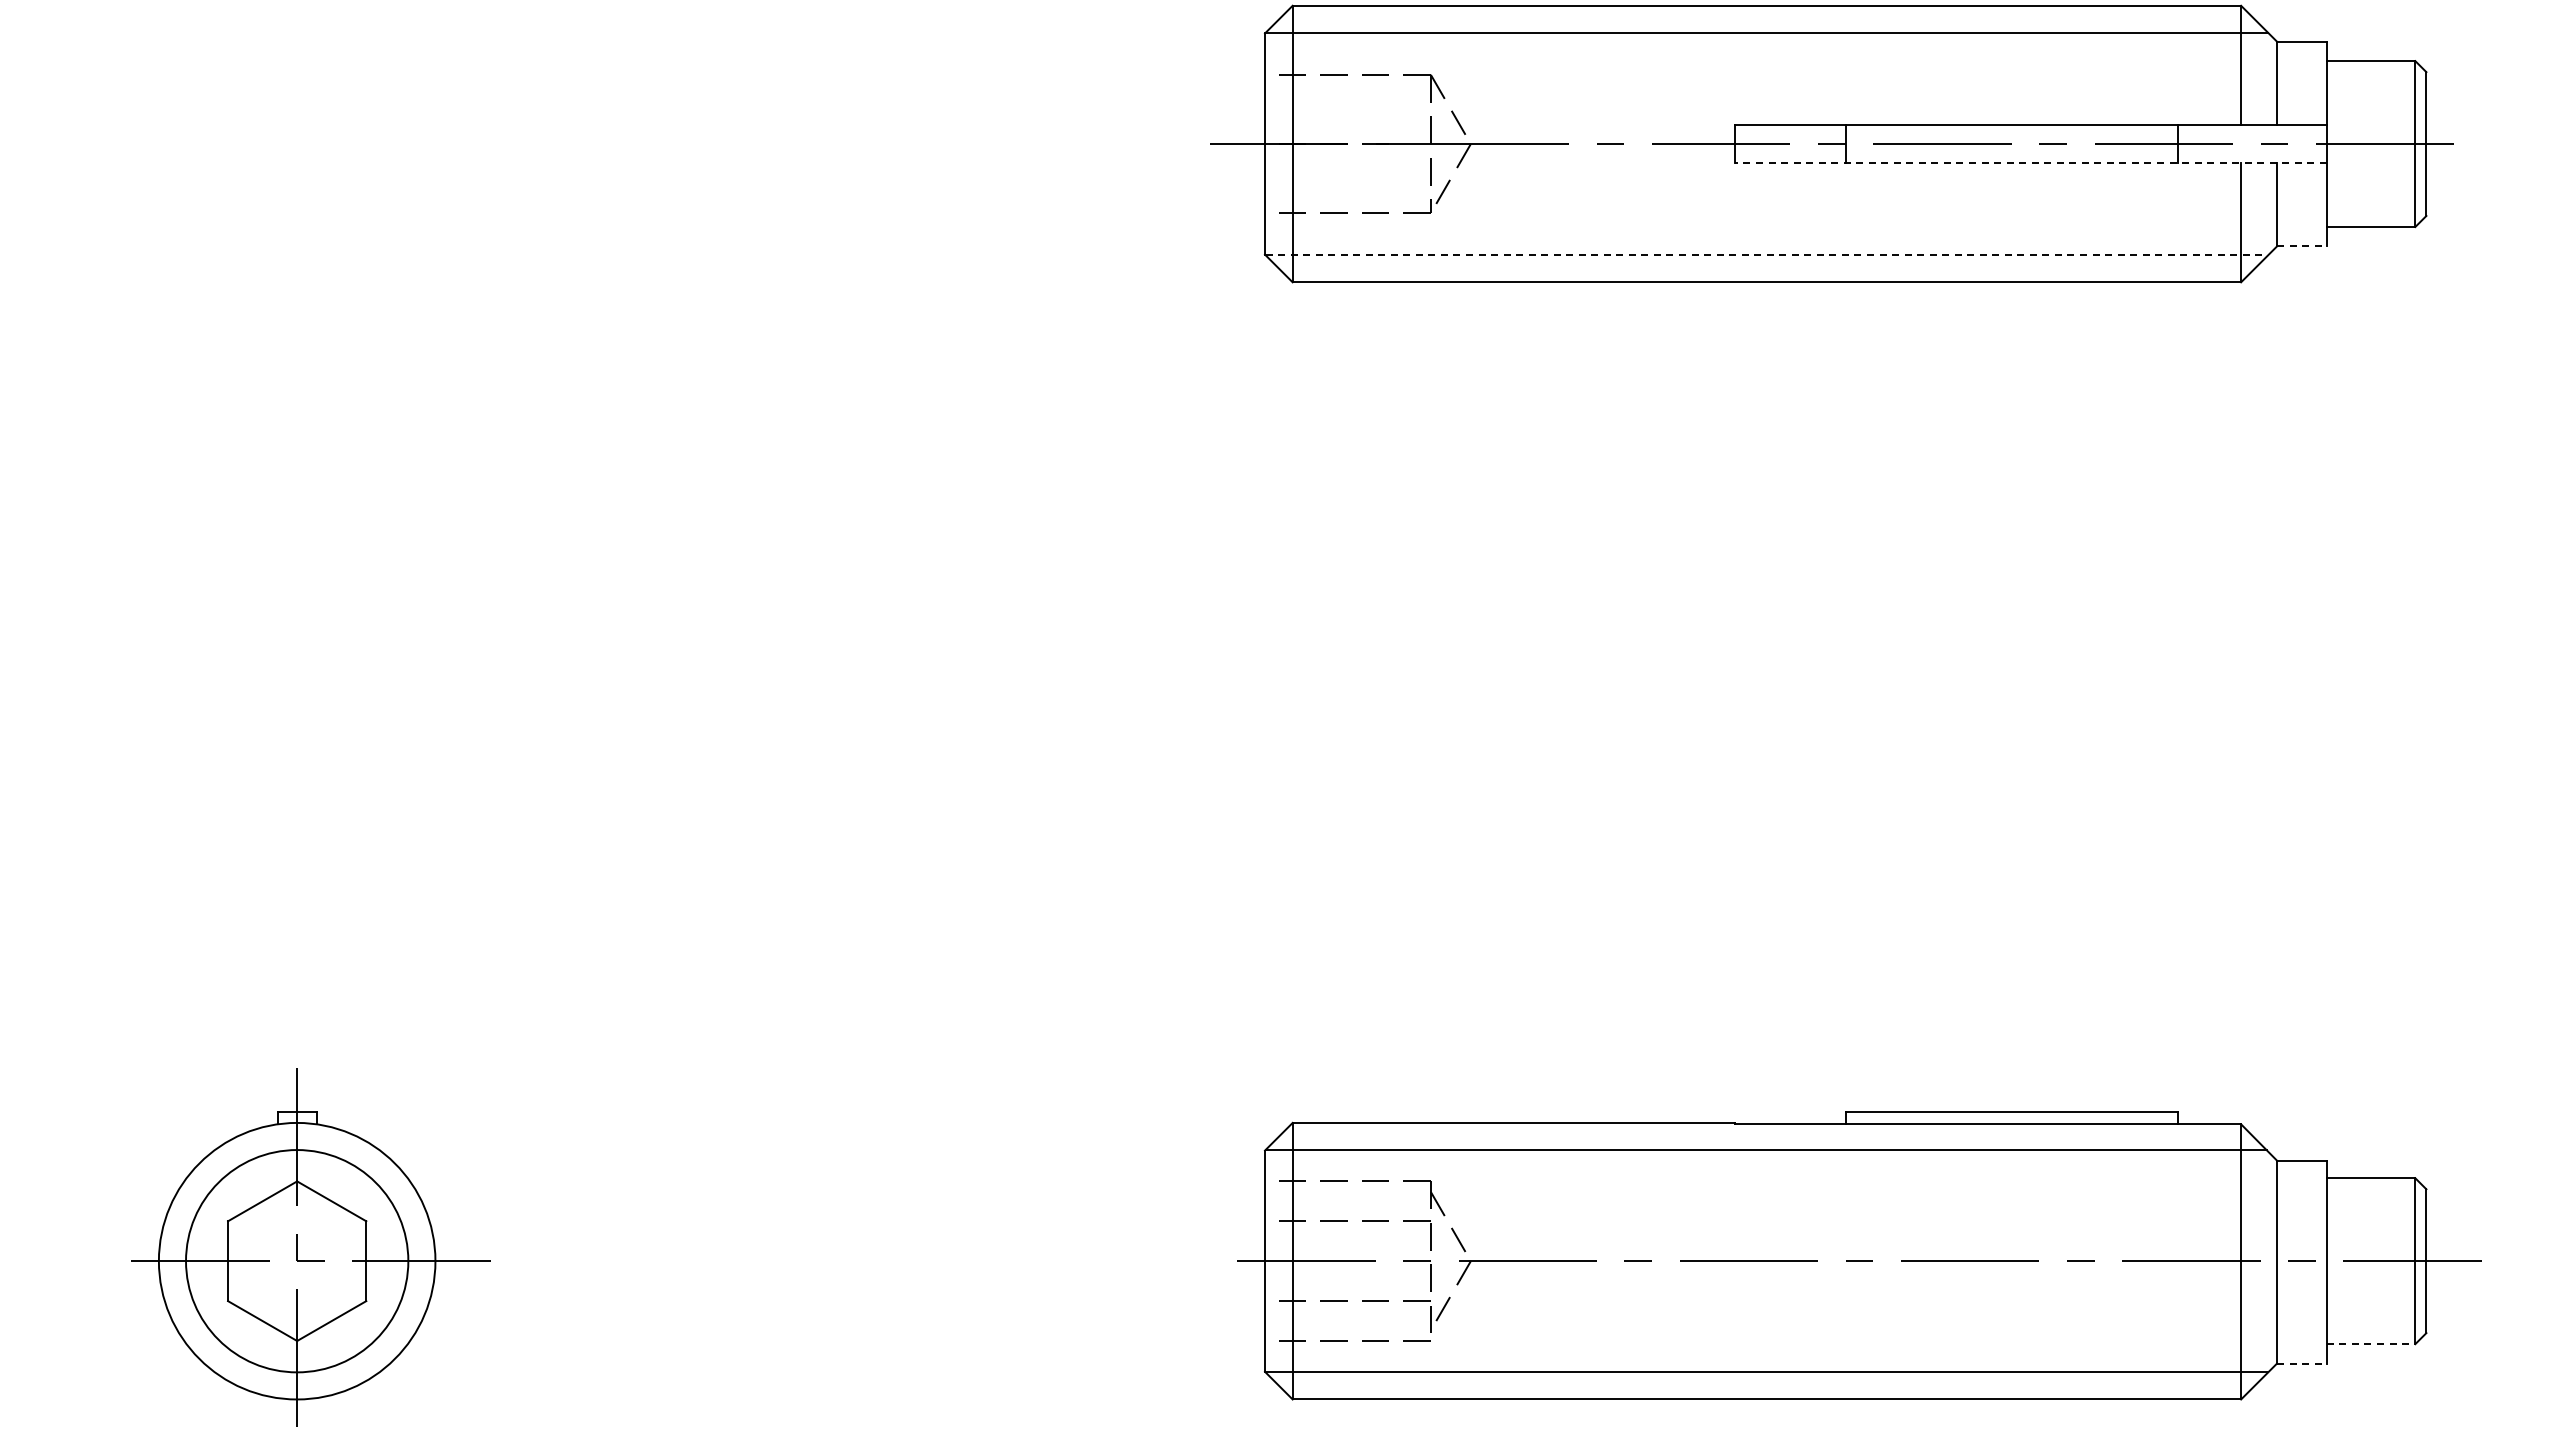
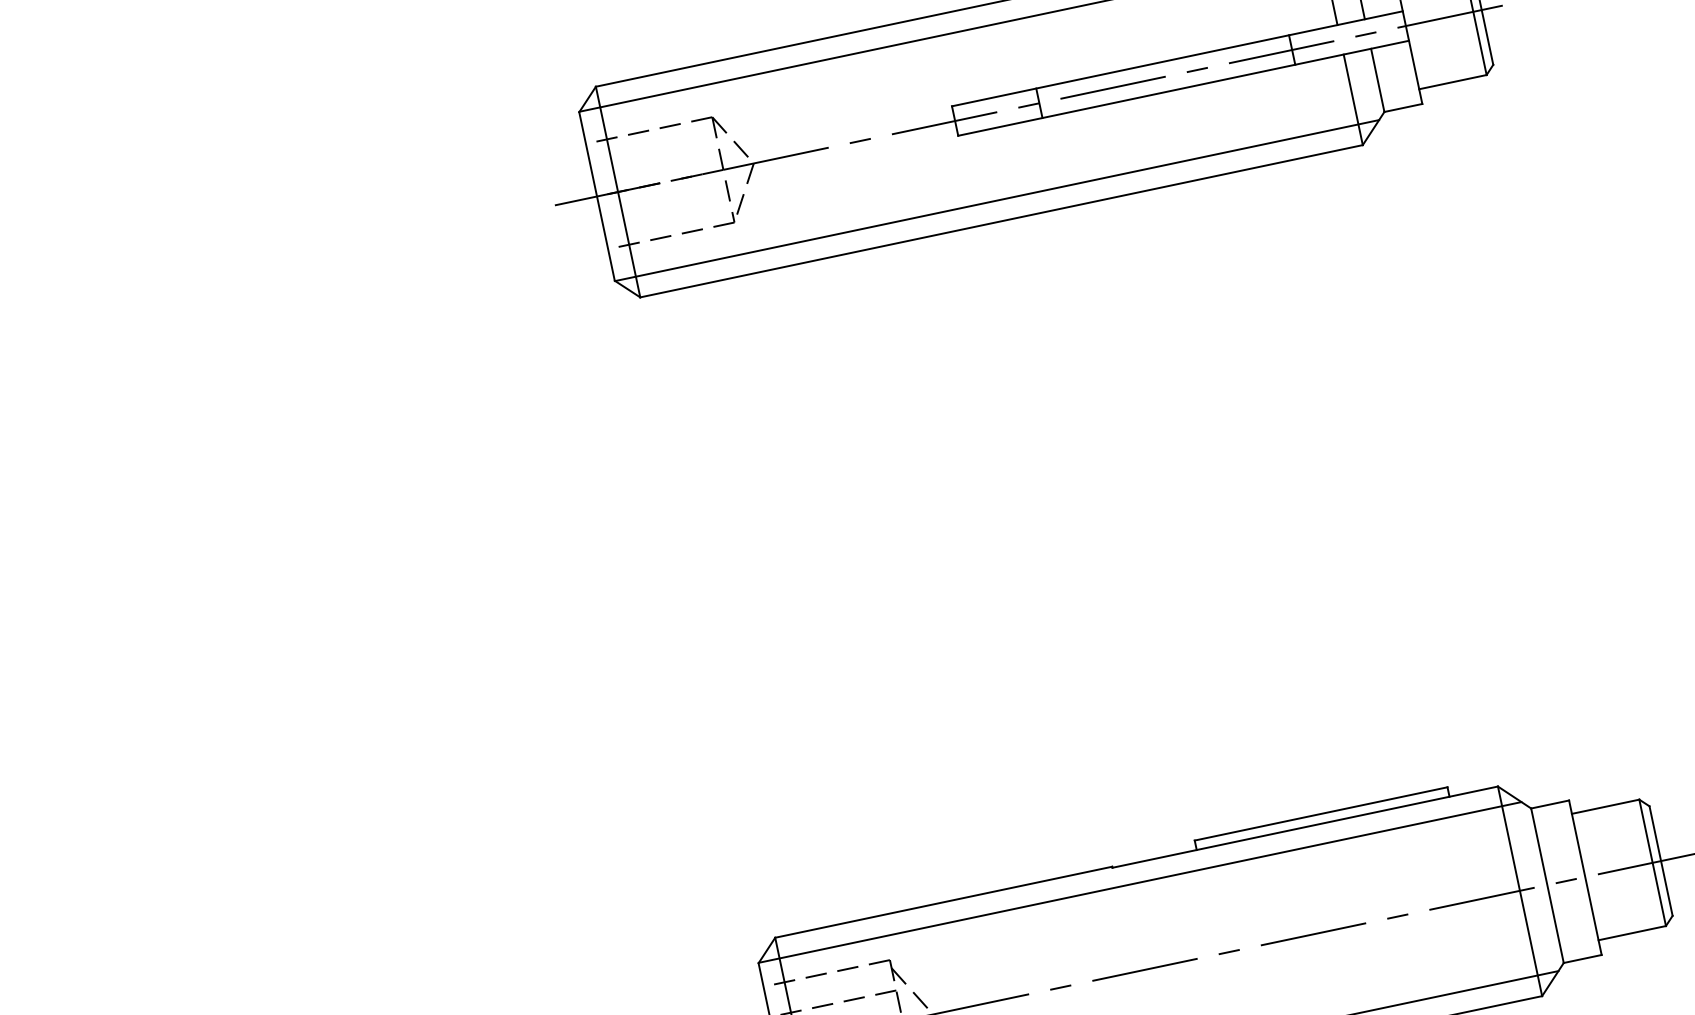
line: (2030, 163) -> (1183, 88), dashed -> solid
line: (2301, 246) -> (1403, 108), dashed -> solid
line: (1767, 255) -> (997, 200), dashed -> solid
line: (2371, 1344) -> (1632, 933), dashed -> solid
line: (2301, 1363) -> (1582, 959), dashed -> solid

